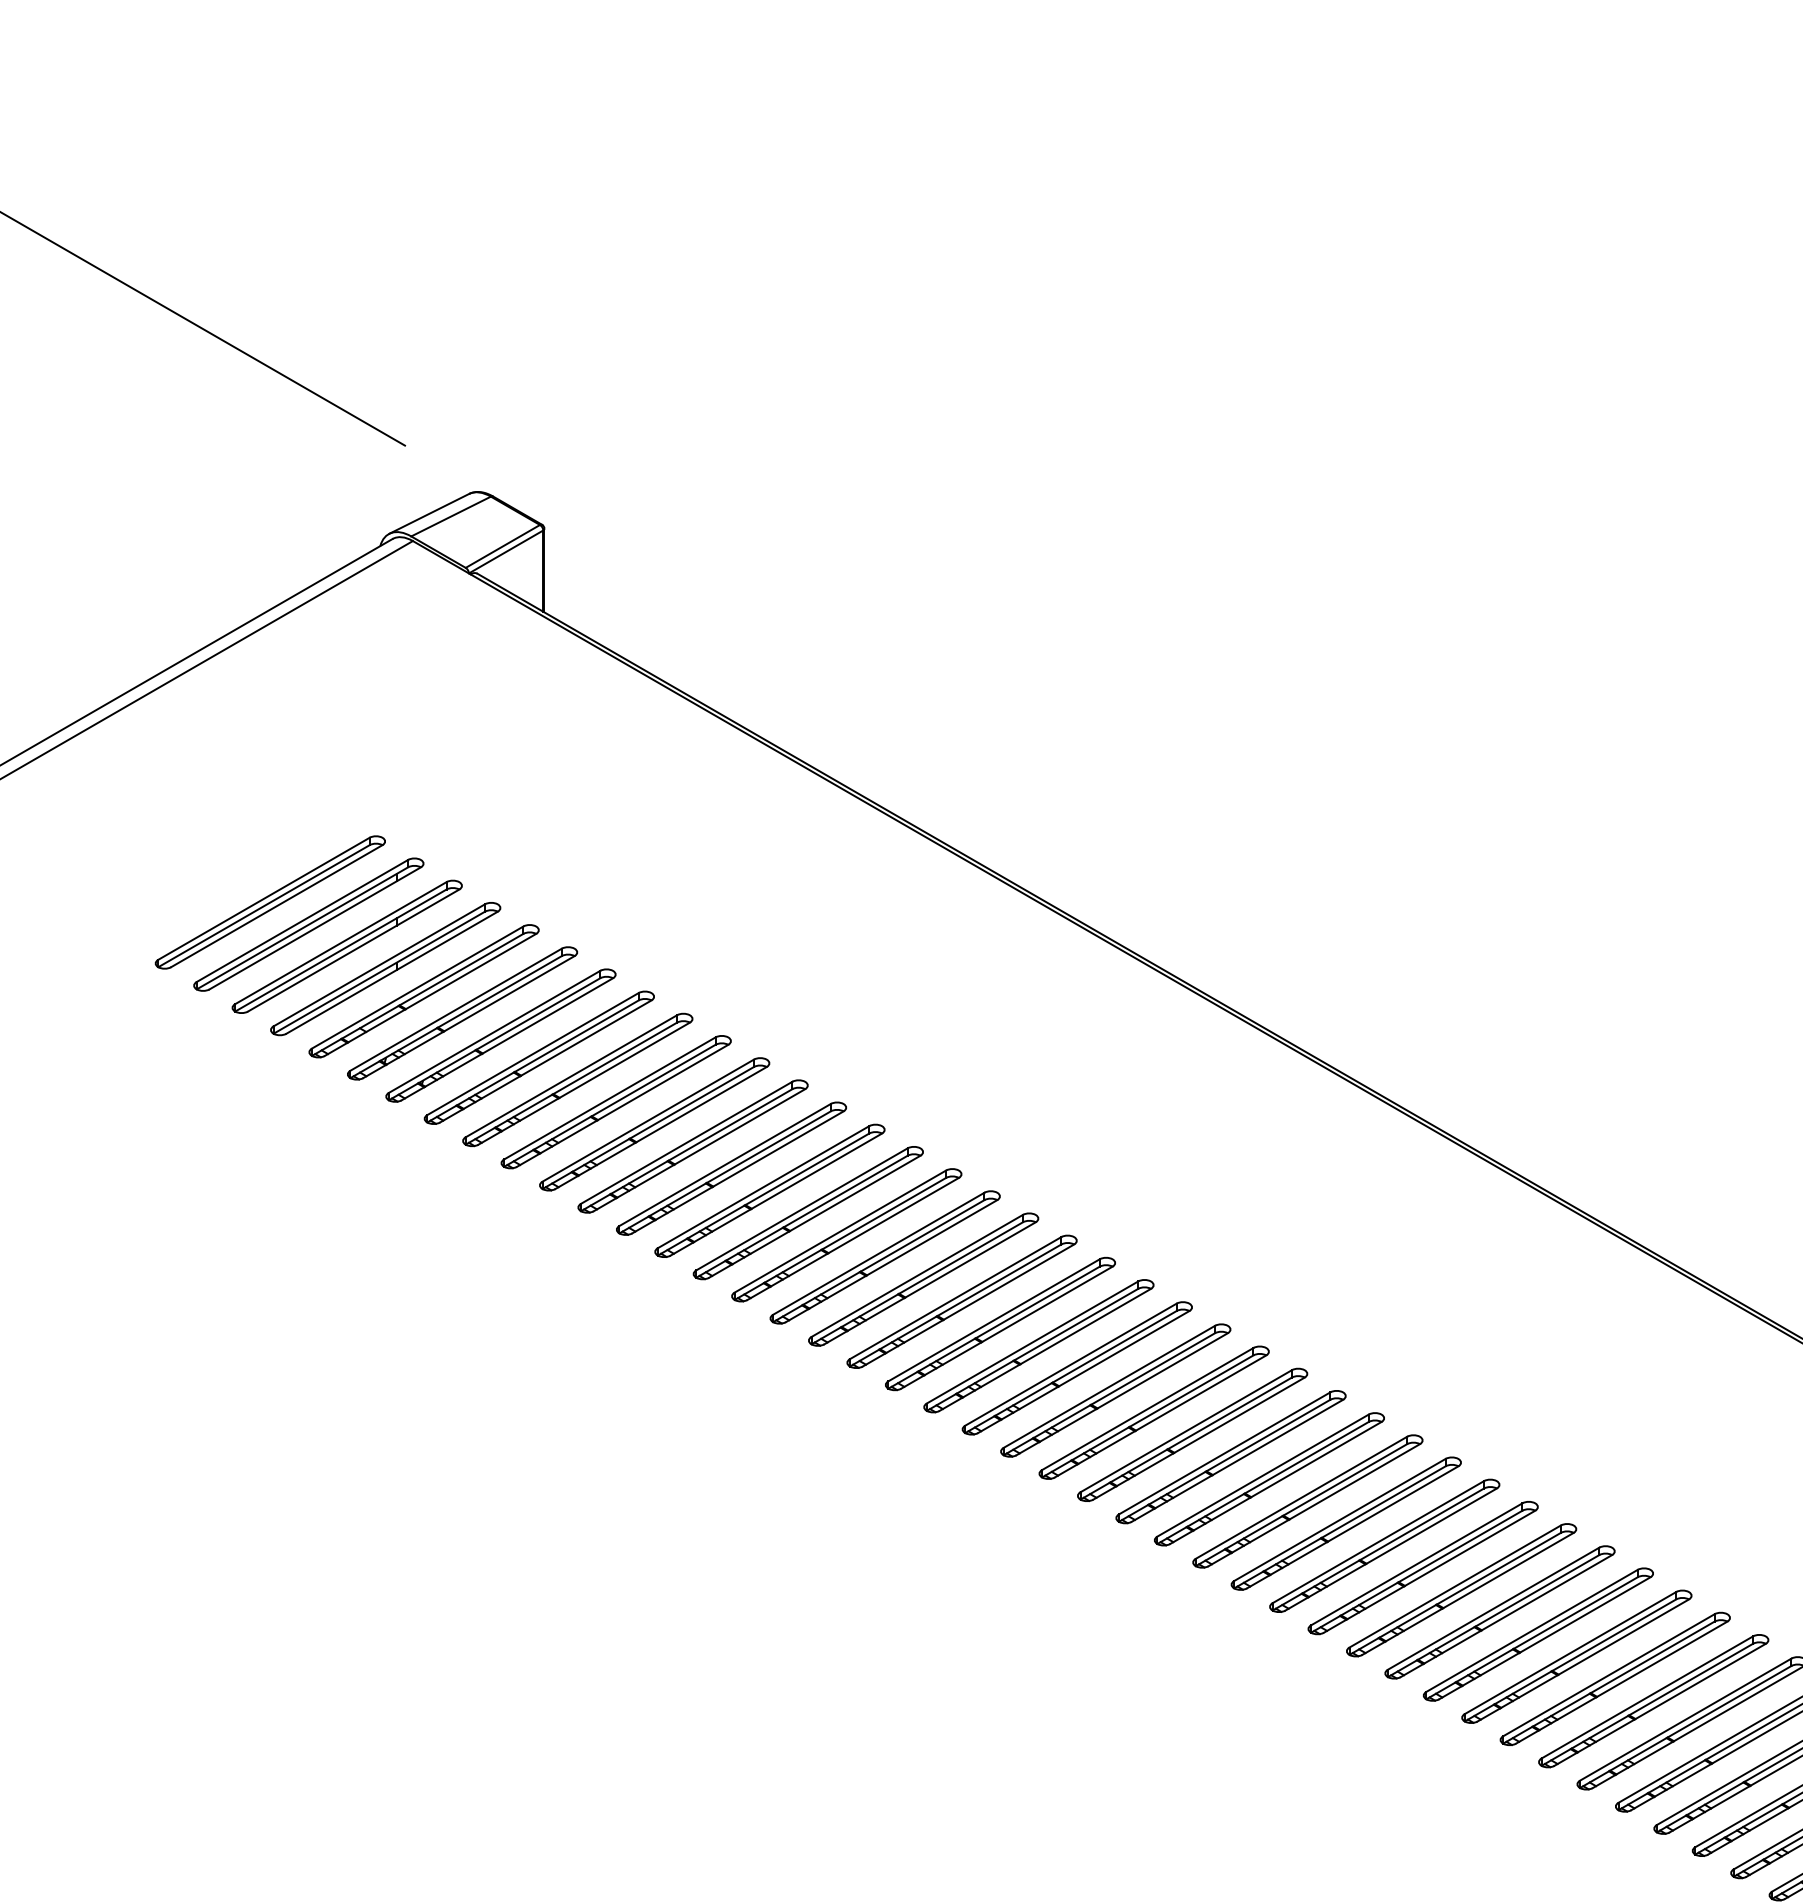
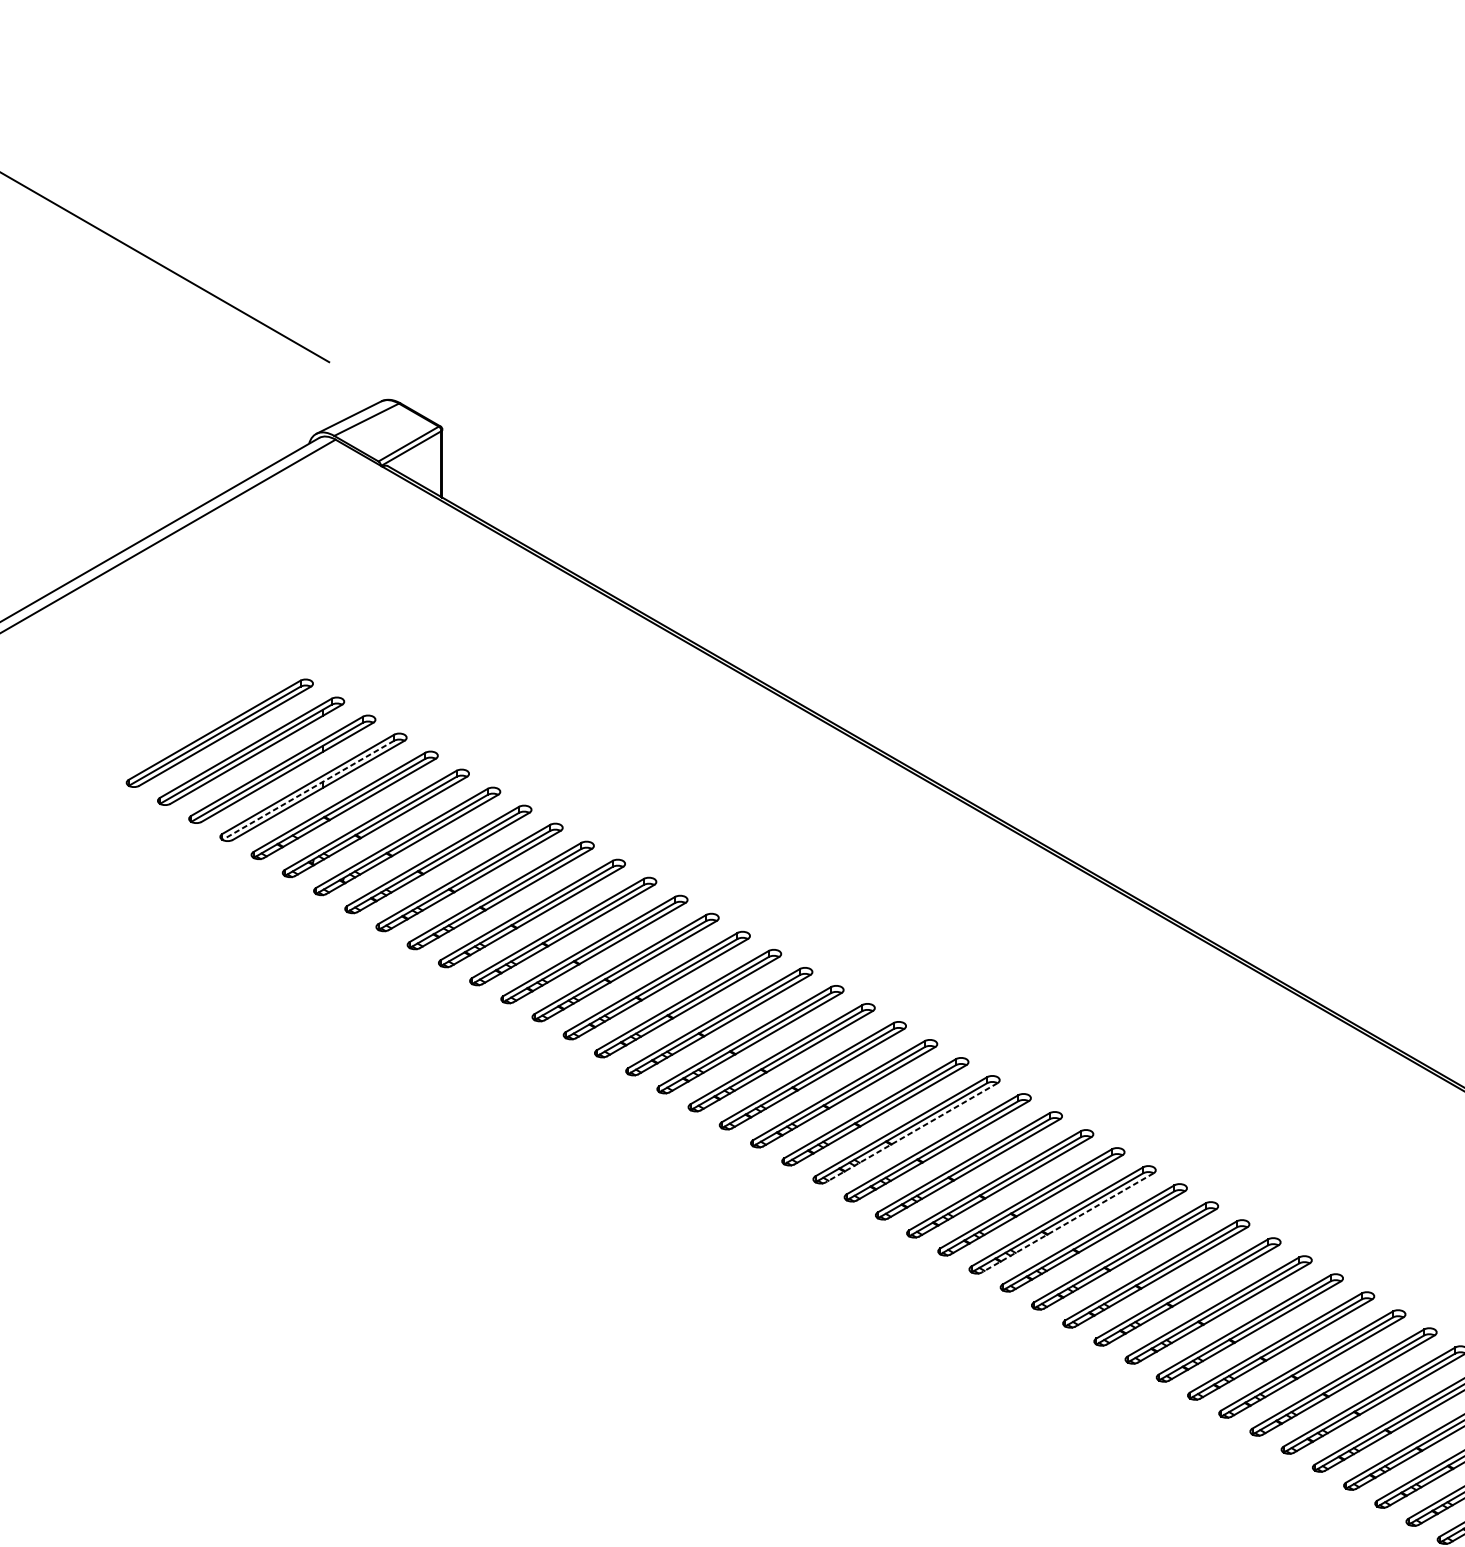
line: (378, 973) -> (307, 790), solid -> dashed
line: (1121, 1394) -> (911, 1132), solid -> dashed
line: (1313, 1505) -> (1067, 1223), solid -> dashed

